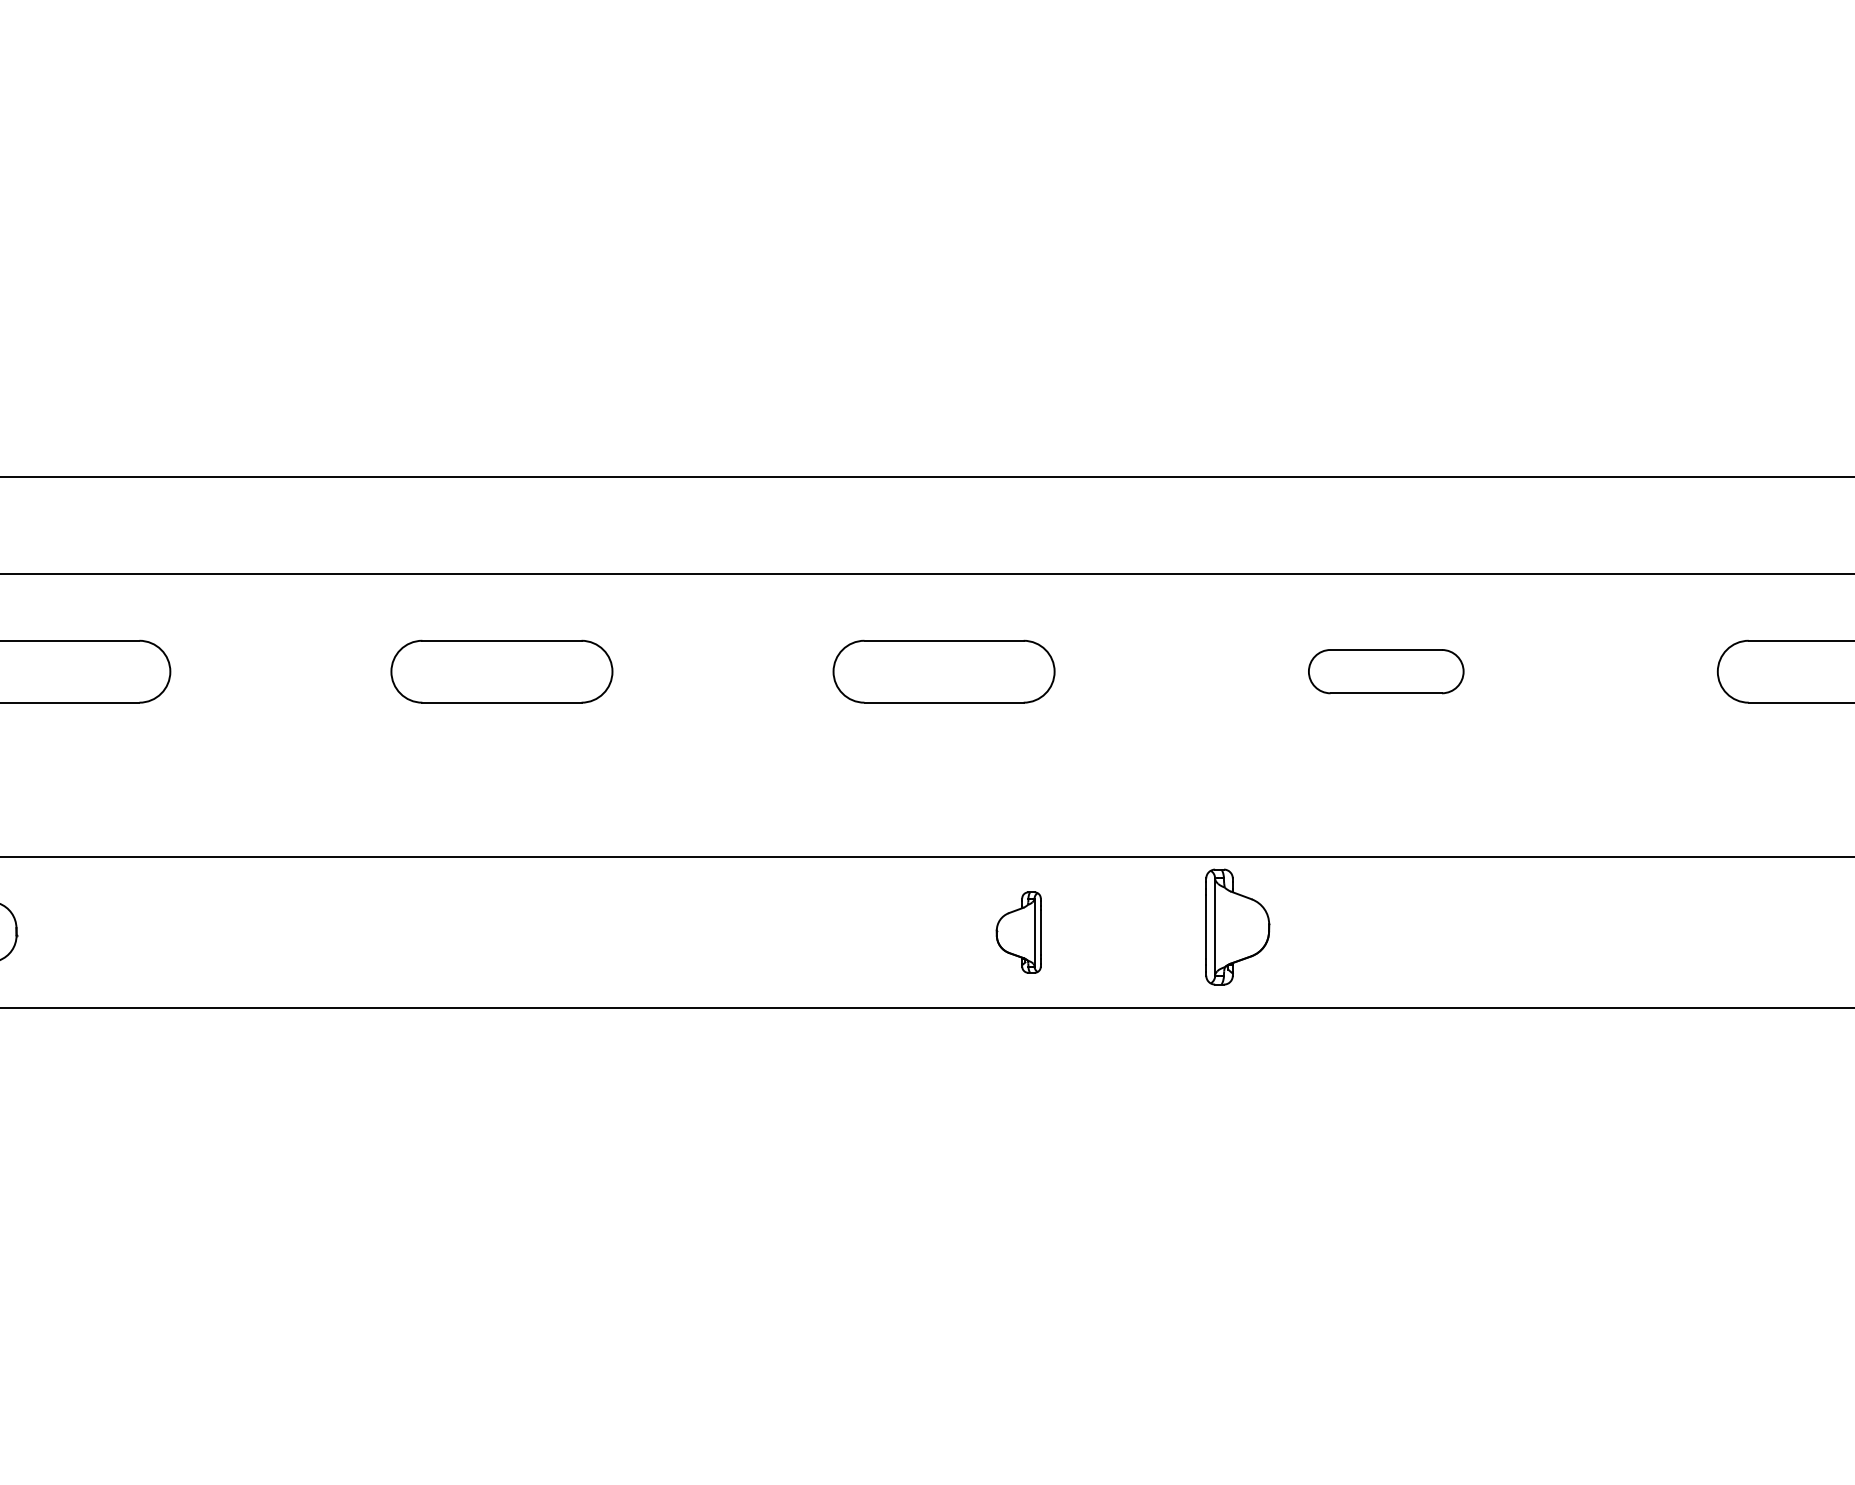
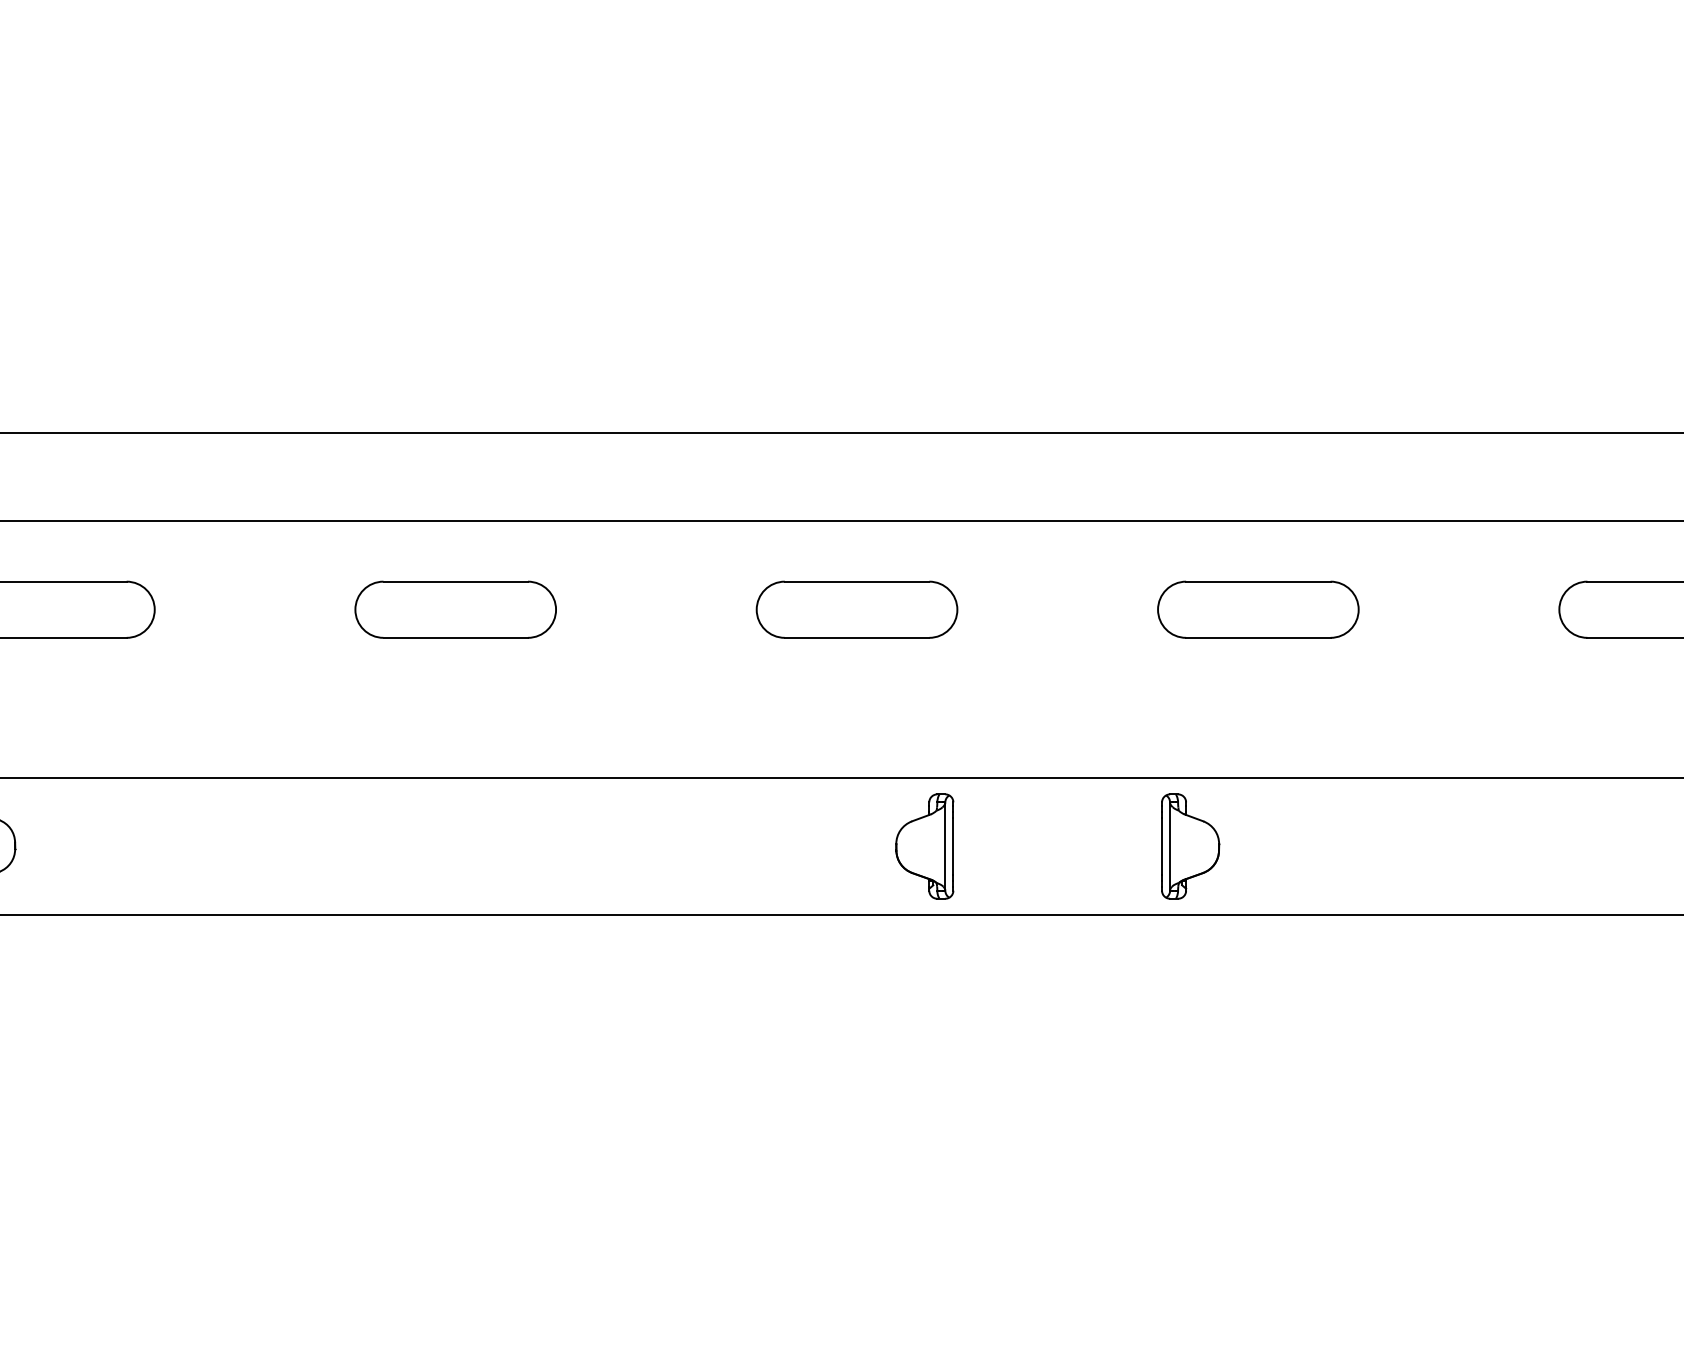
part: (1386, 671) -> (1258, 609), size x1.43
part: (1237, 927) -> (1190, 846), moved
part: (1018, 932) -> (924, 846), size x1.43

